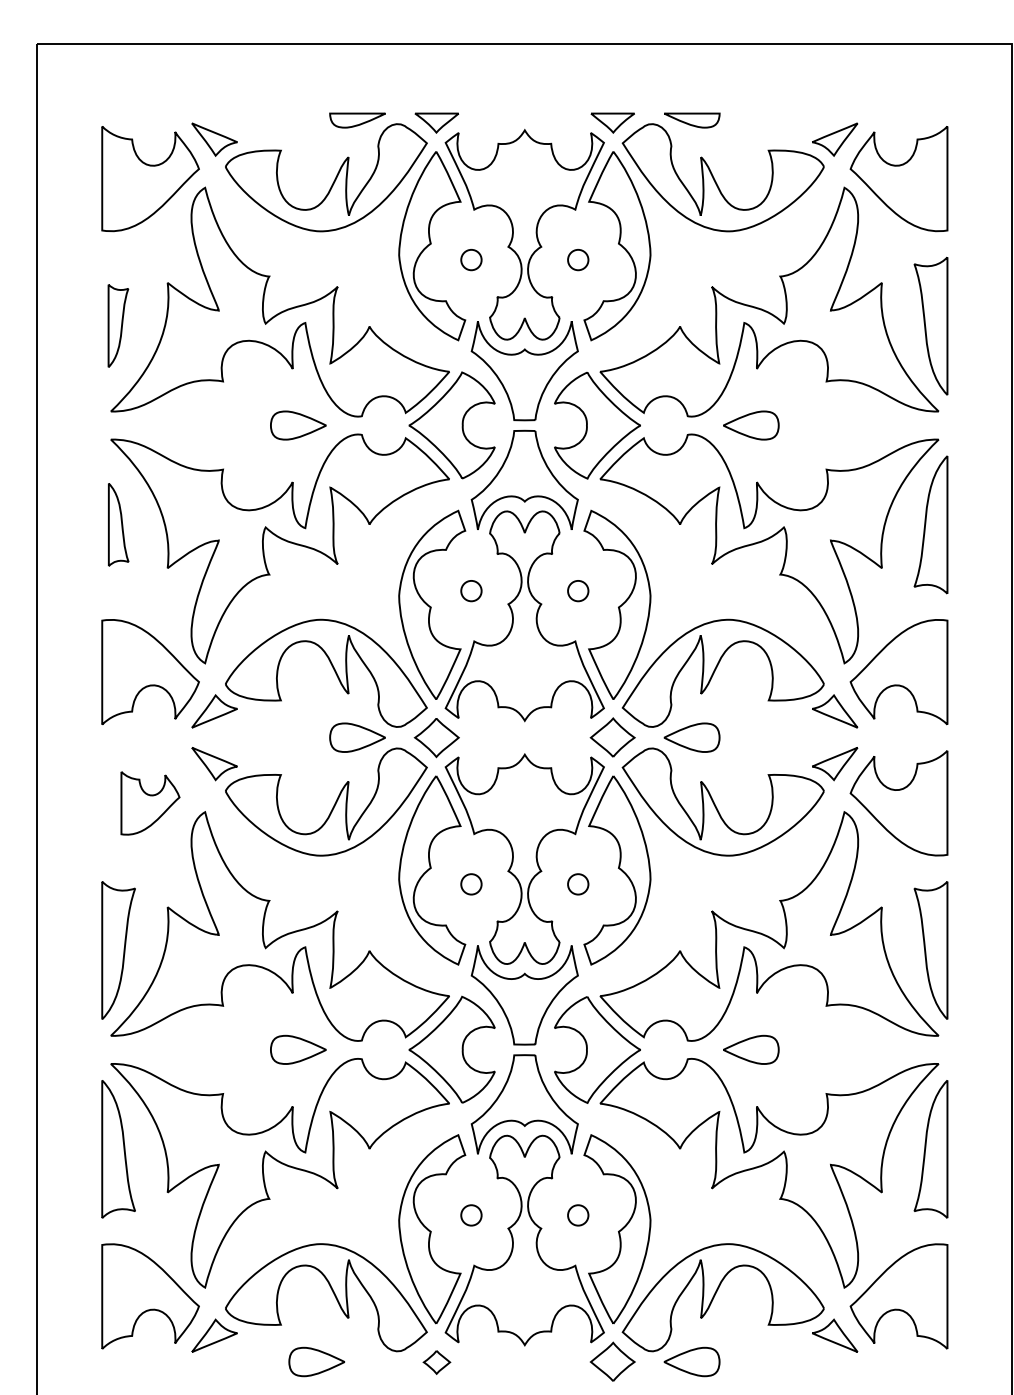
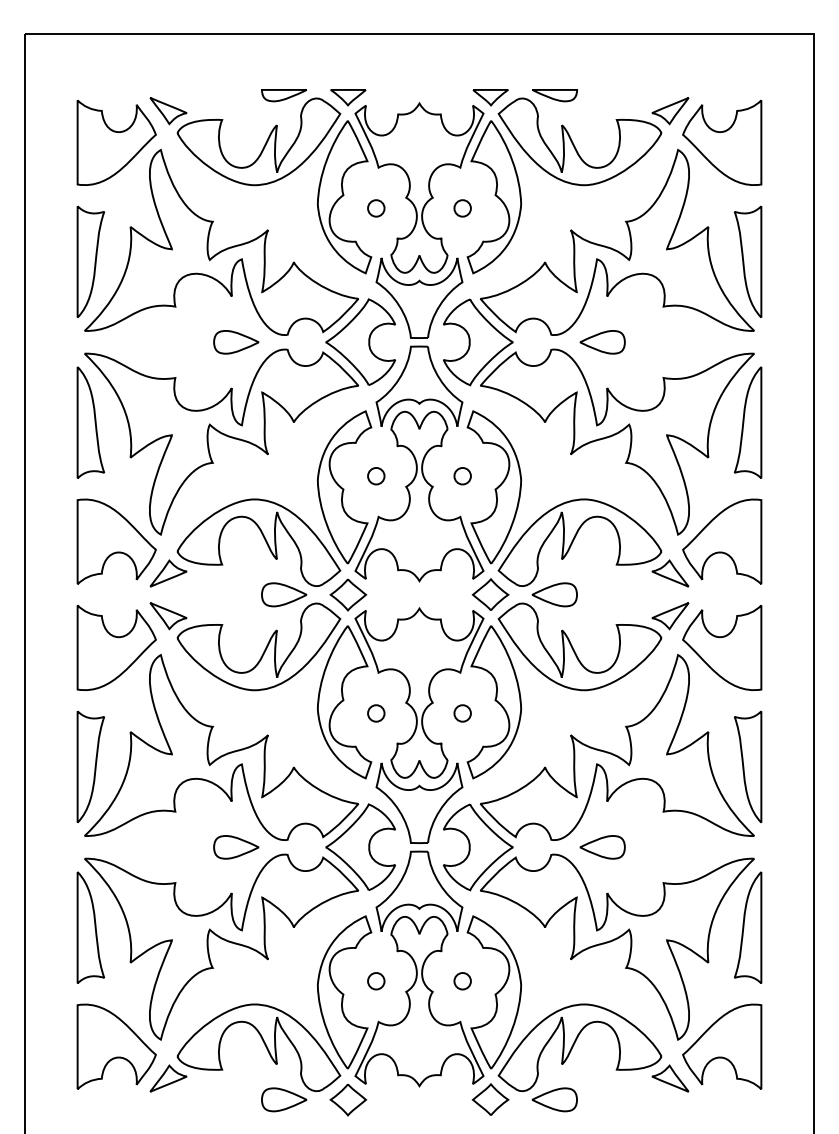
part: (118, 325) -> (90, 261), size x1.67
part: (118, 524) -> (90, 422), size x1.67
part: (150, 802) -> (116, 647), size x1.67
part: (317, 1361) -> (284, 1099), moved
part: (437, 1362) -> (348, 1100), size x1.67

